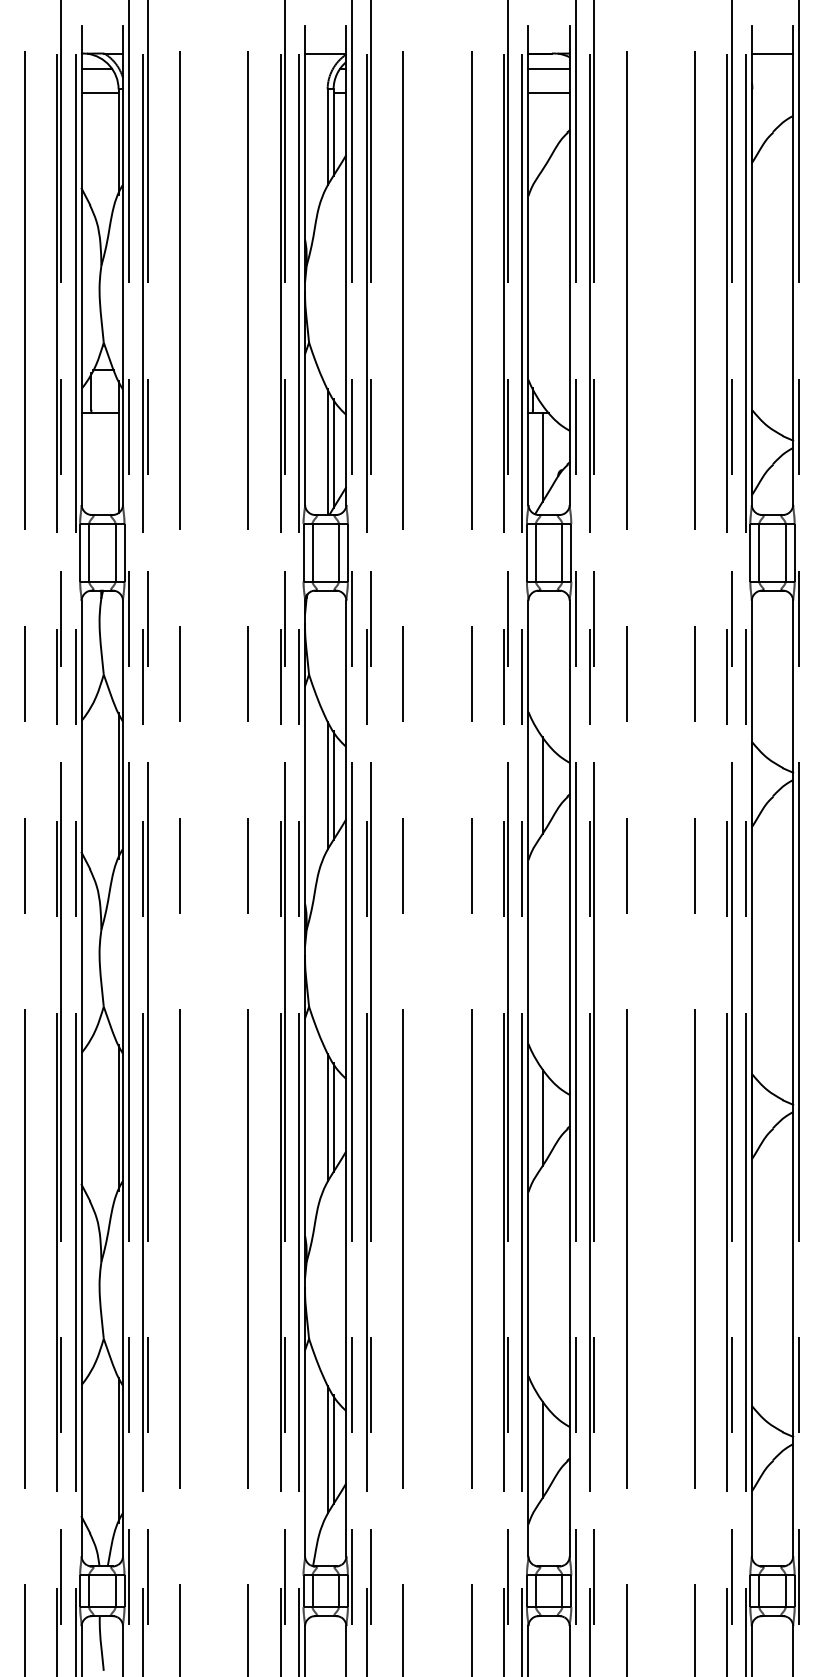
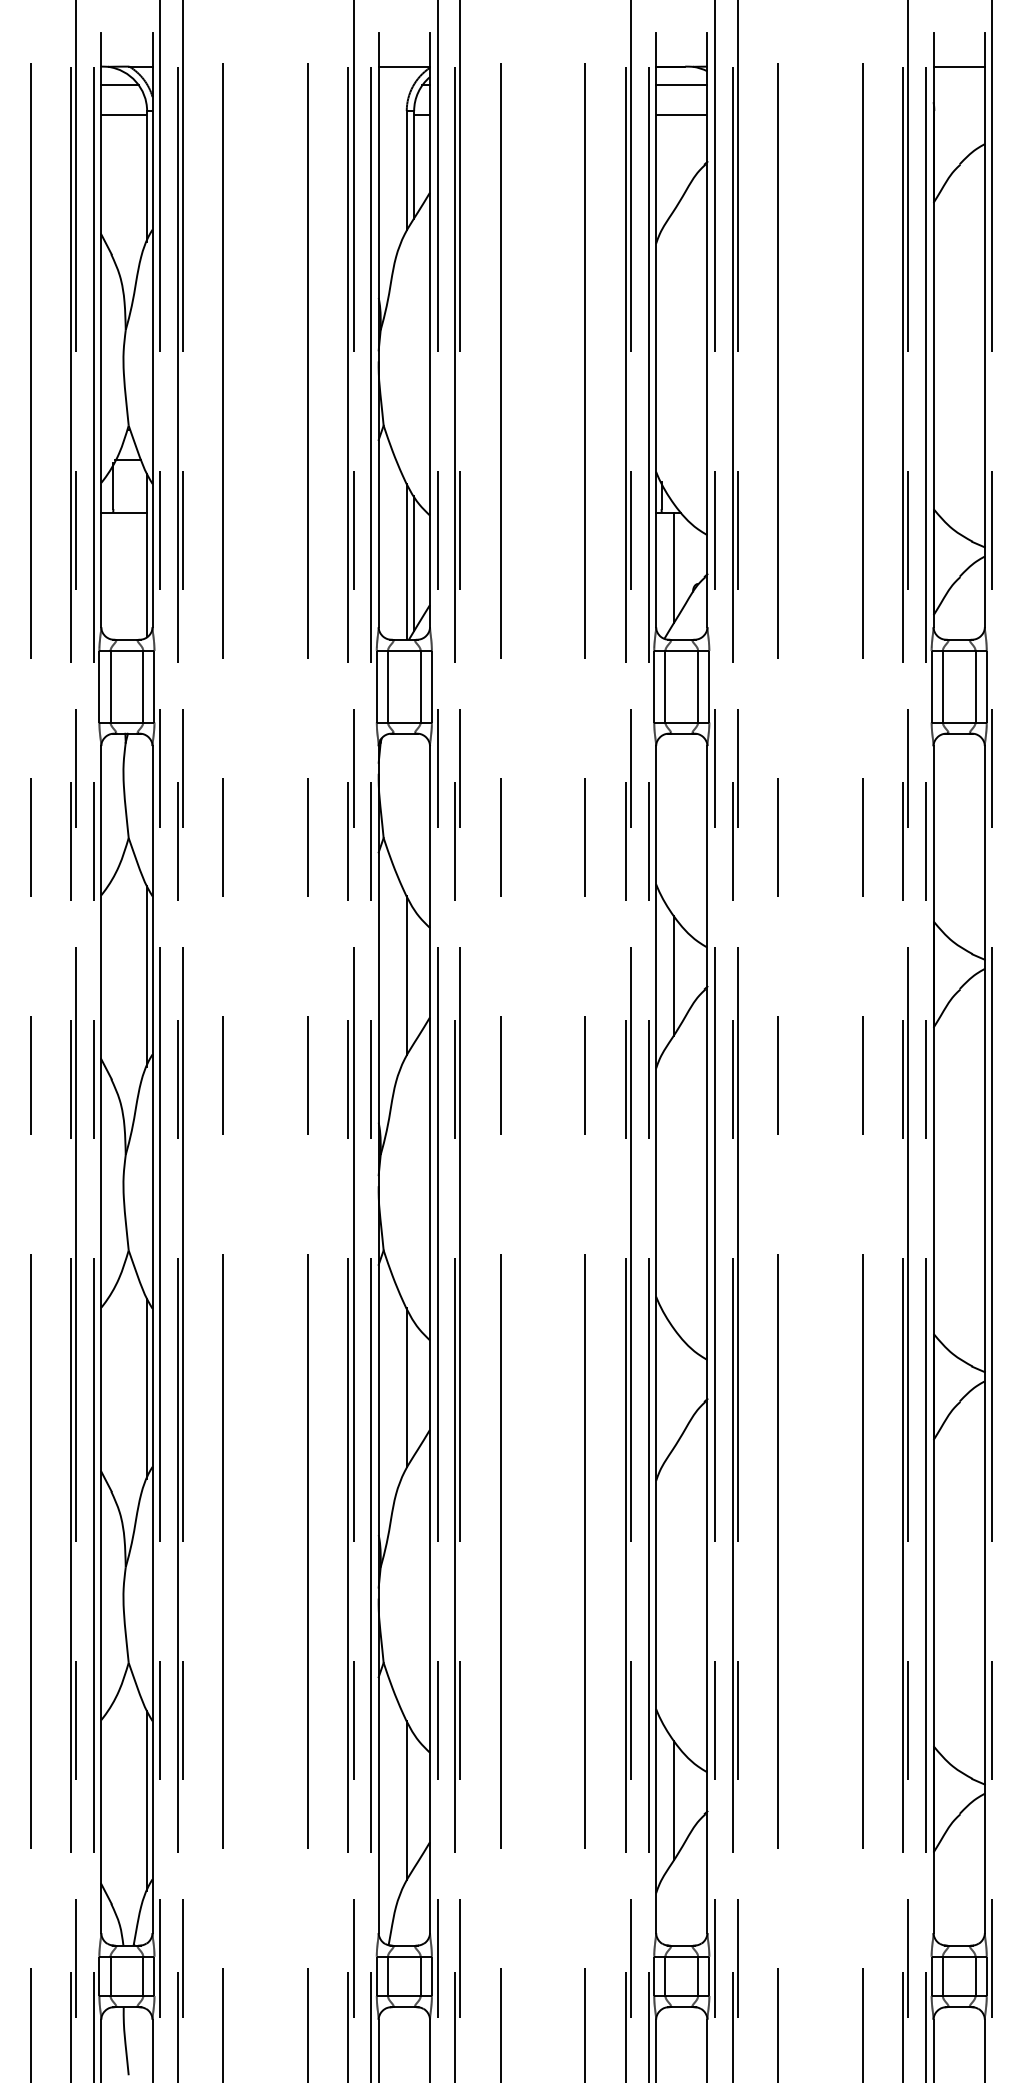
line: (333, 785) -> (414, 975), removed
line: (333, 1117) -> (414, 1387), removed
line: (542, 1117) -> (673, 1387), removed
line: (333, 1449) -> (414, 1800), removed

